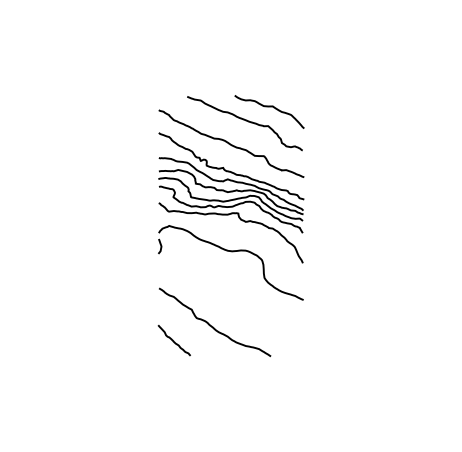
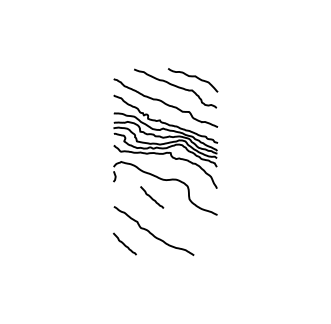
curve: (211, 275) -> (151, 197), added

